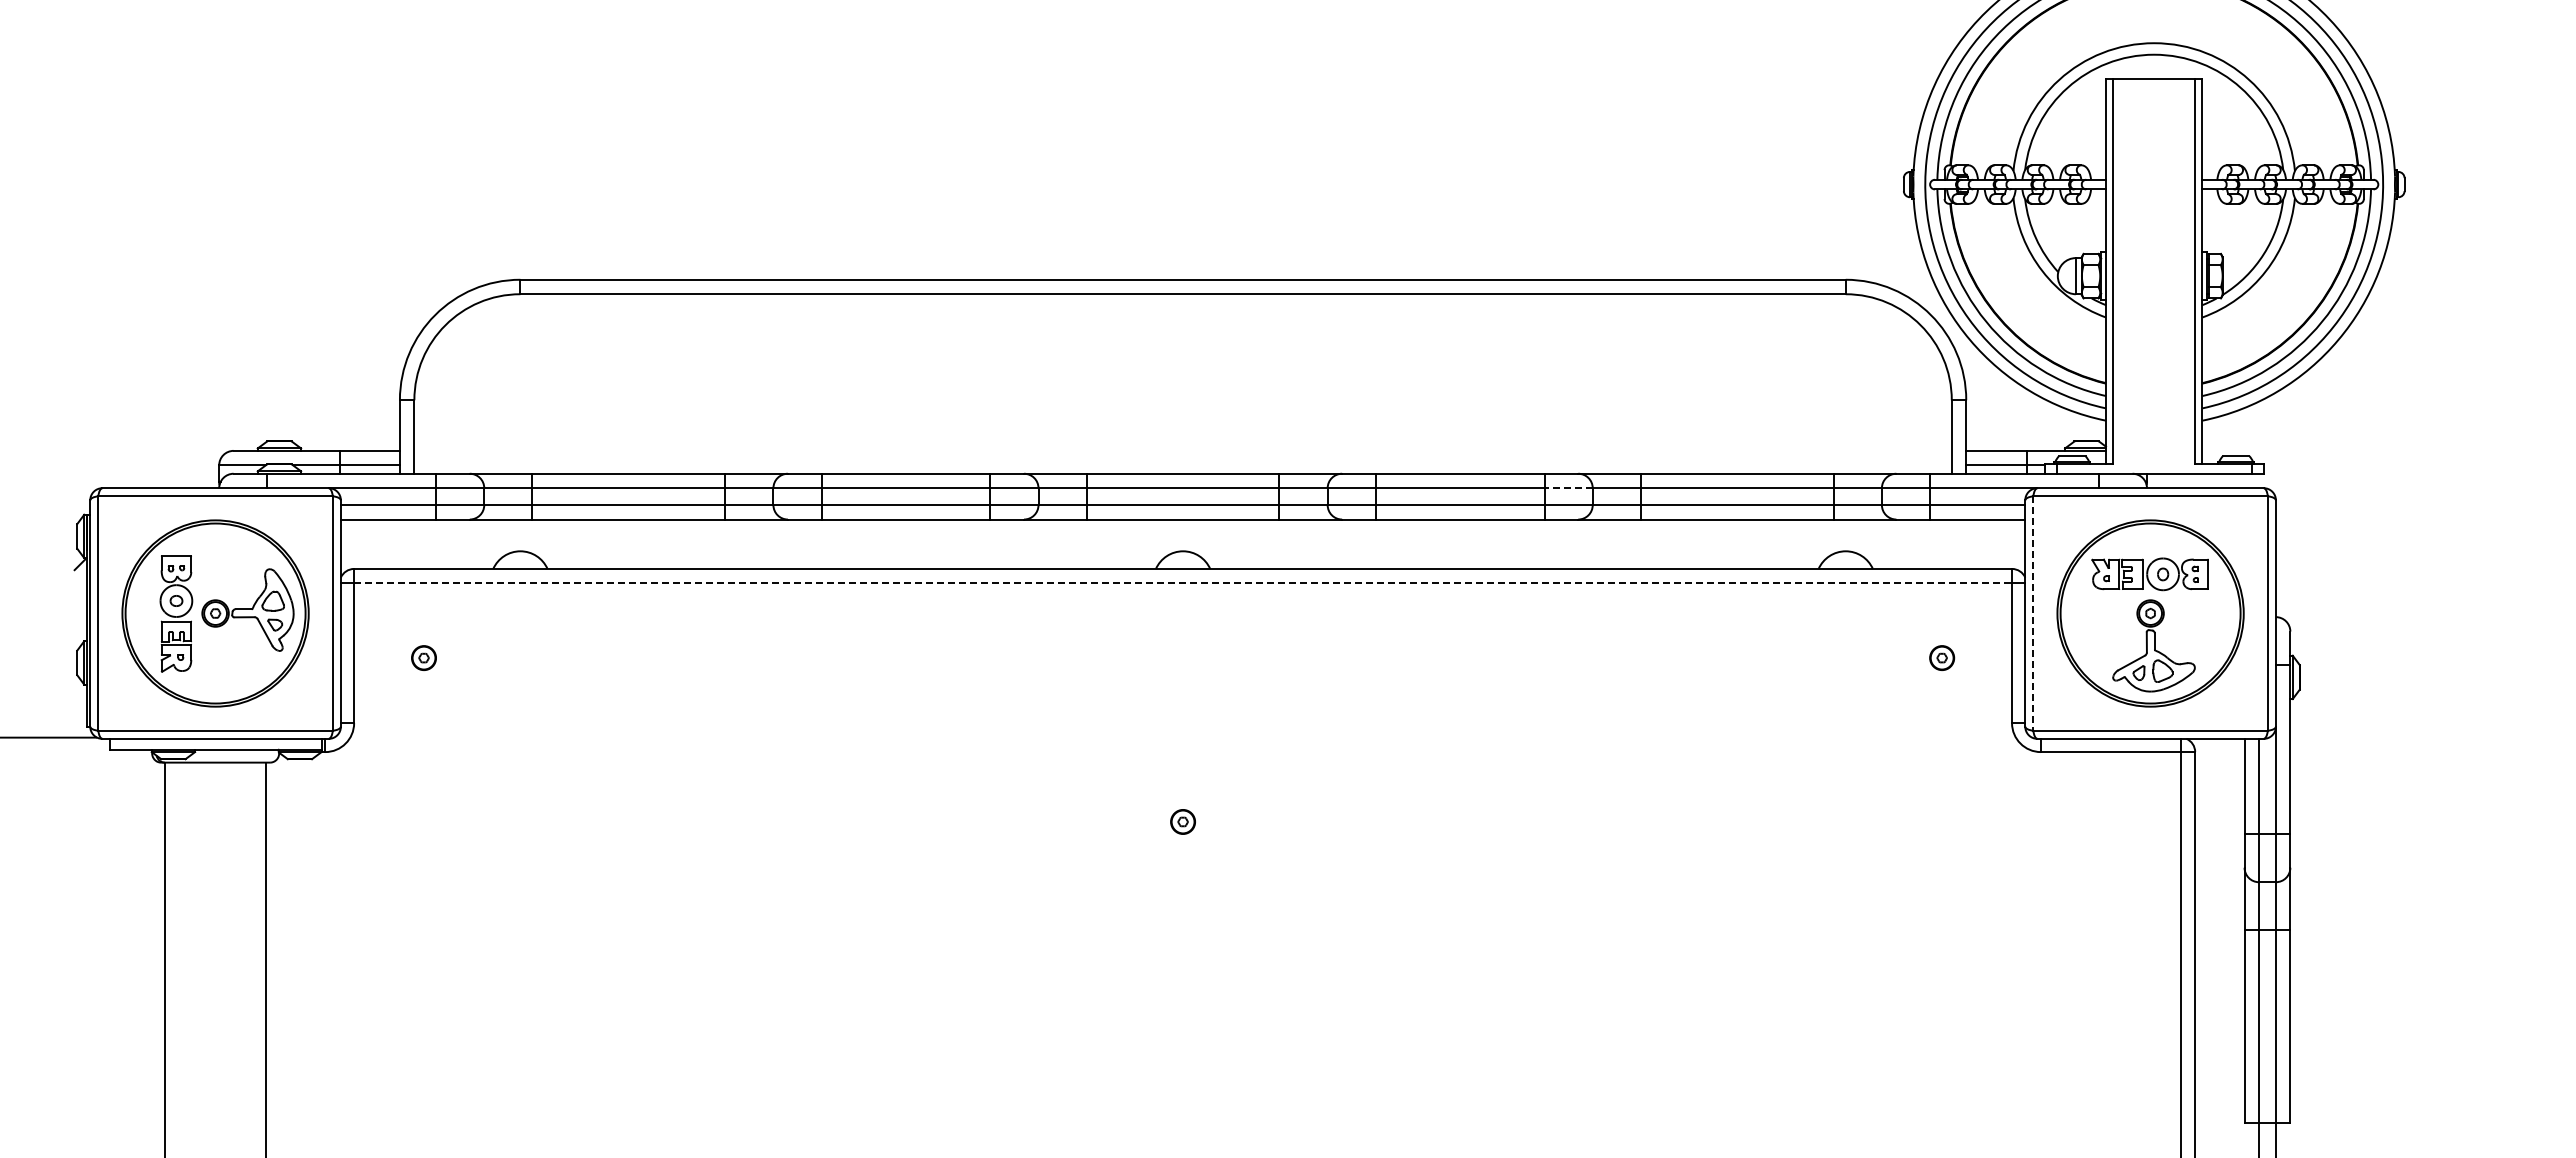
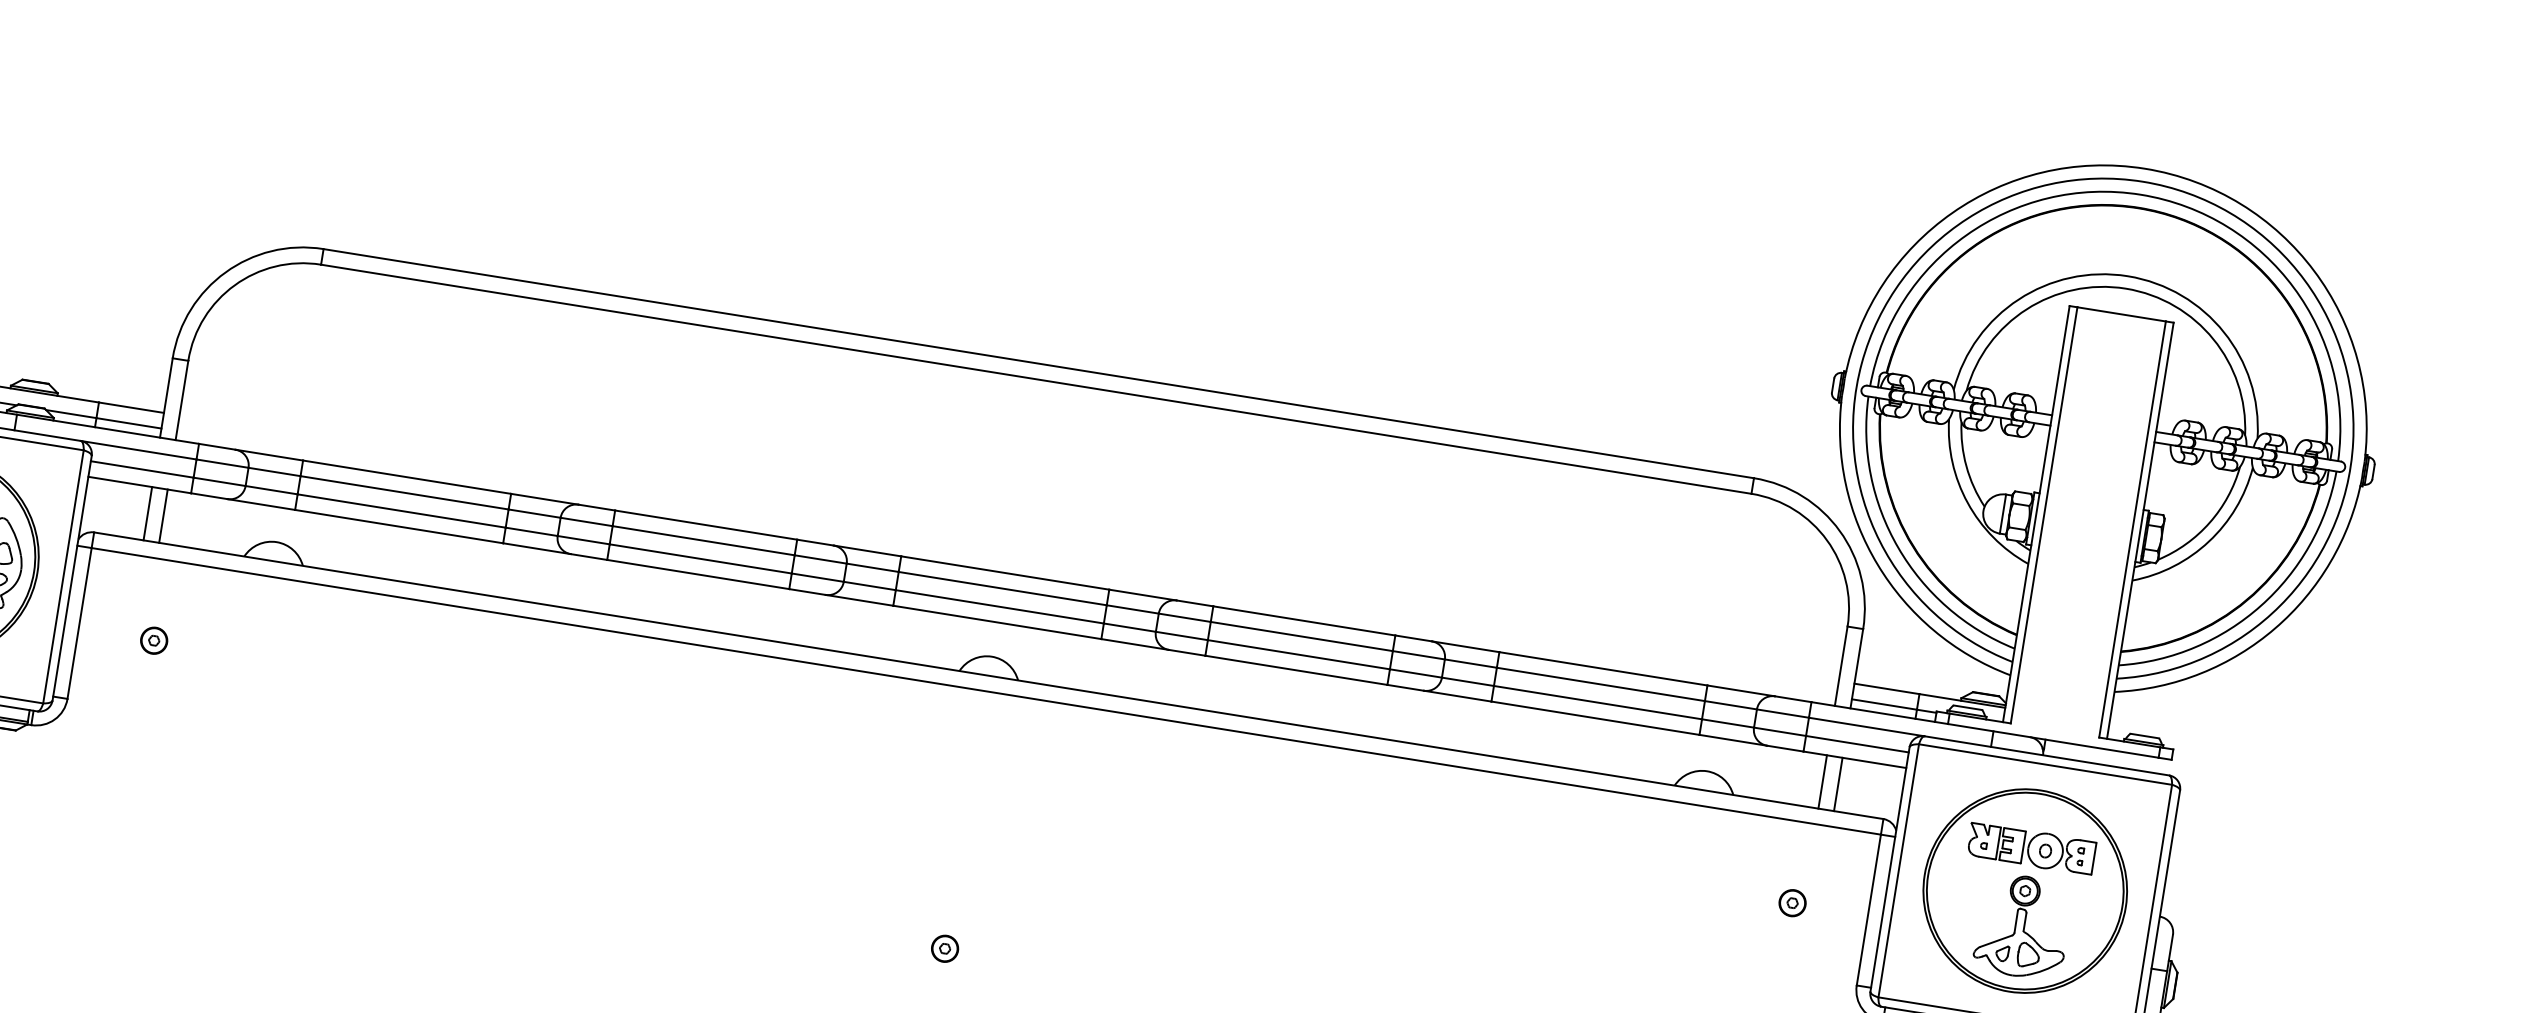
line: (1568, 488) -> (1418, 655), dashed -> solid
line: (399, 543) -> (147, 512), added
line: (414, 543) -> (163, 515), added
line: (1951, 543) -> (1822, 781), added
line: (1966, 543) -> (1838, 783), added
line: (1183, 583) -> (986, 691), dashed -> solid
line: (2033, 614) -> (1898, 871), dashed -> solid

